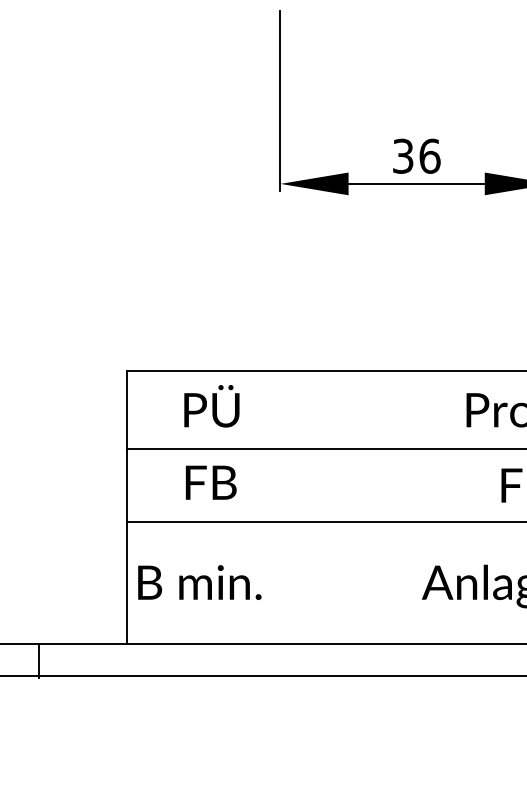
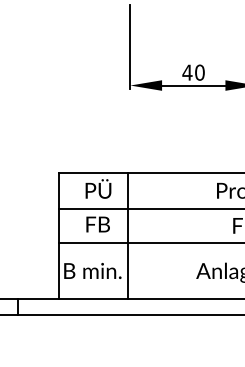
text: (416, 155) -> (193, 72), 36 -> 40
line: (276, 506) -> (128, 235), added

